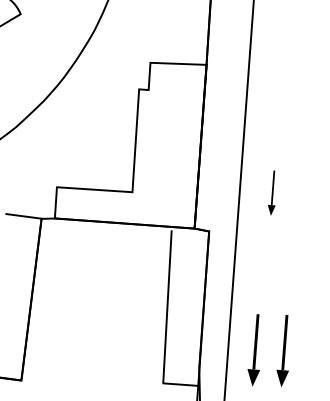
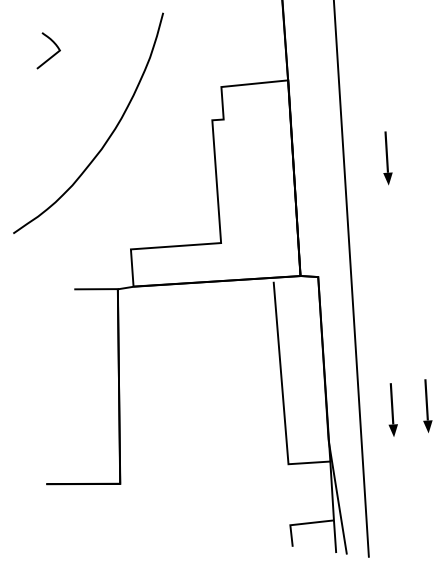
part: (272, 193) -> (387, 158), moved
part: (255, 349) -> (392, 409), size x0.62
part: (285, 350) -> (427, 405), size x0.62

